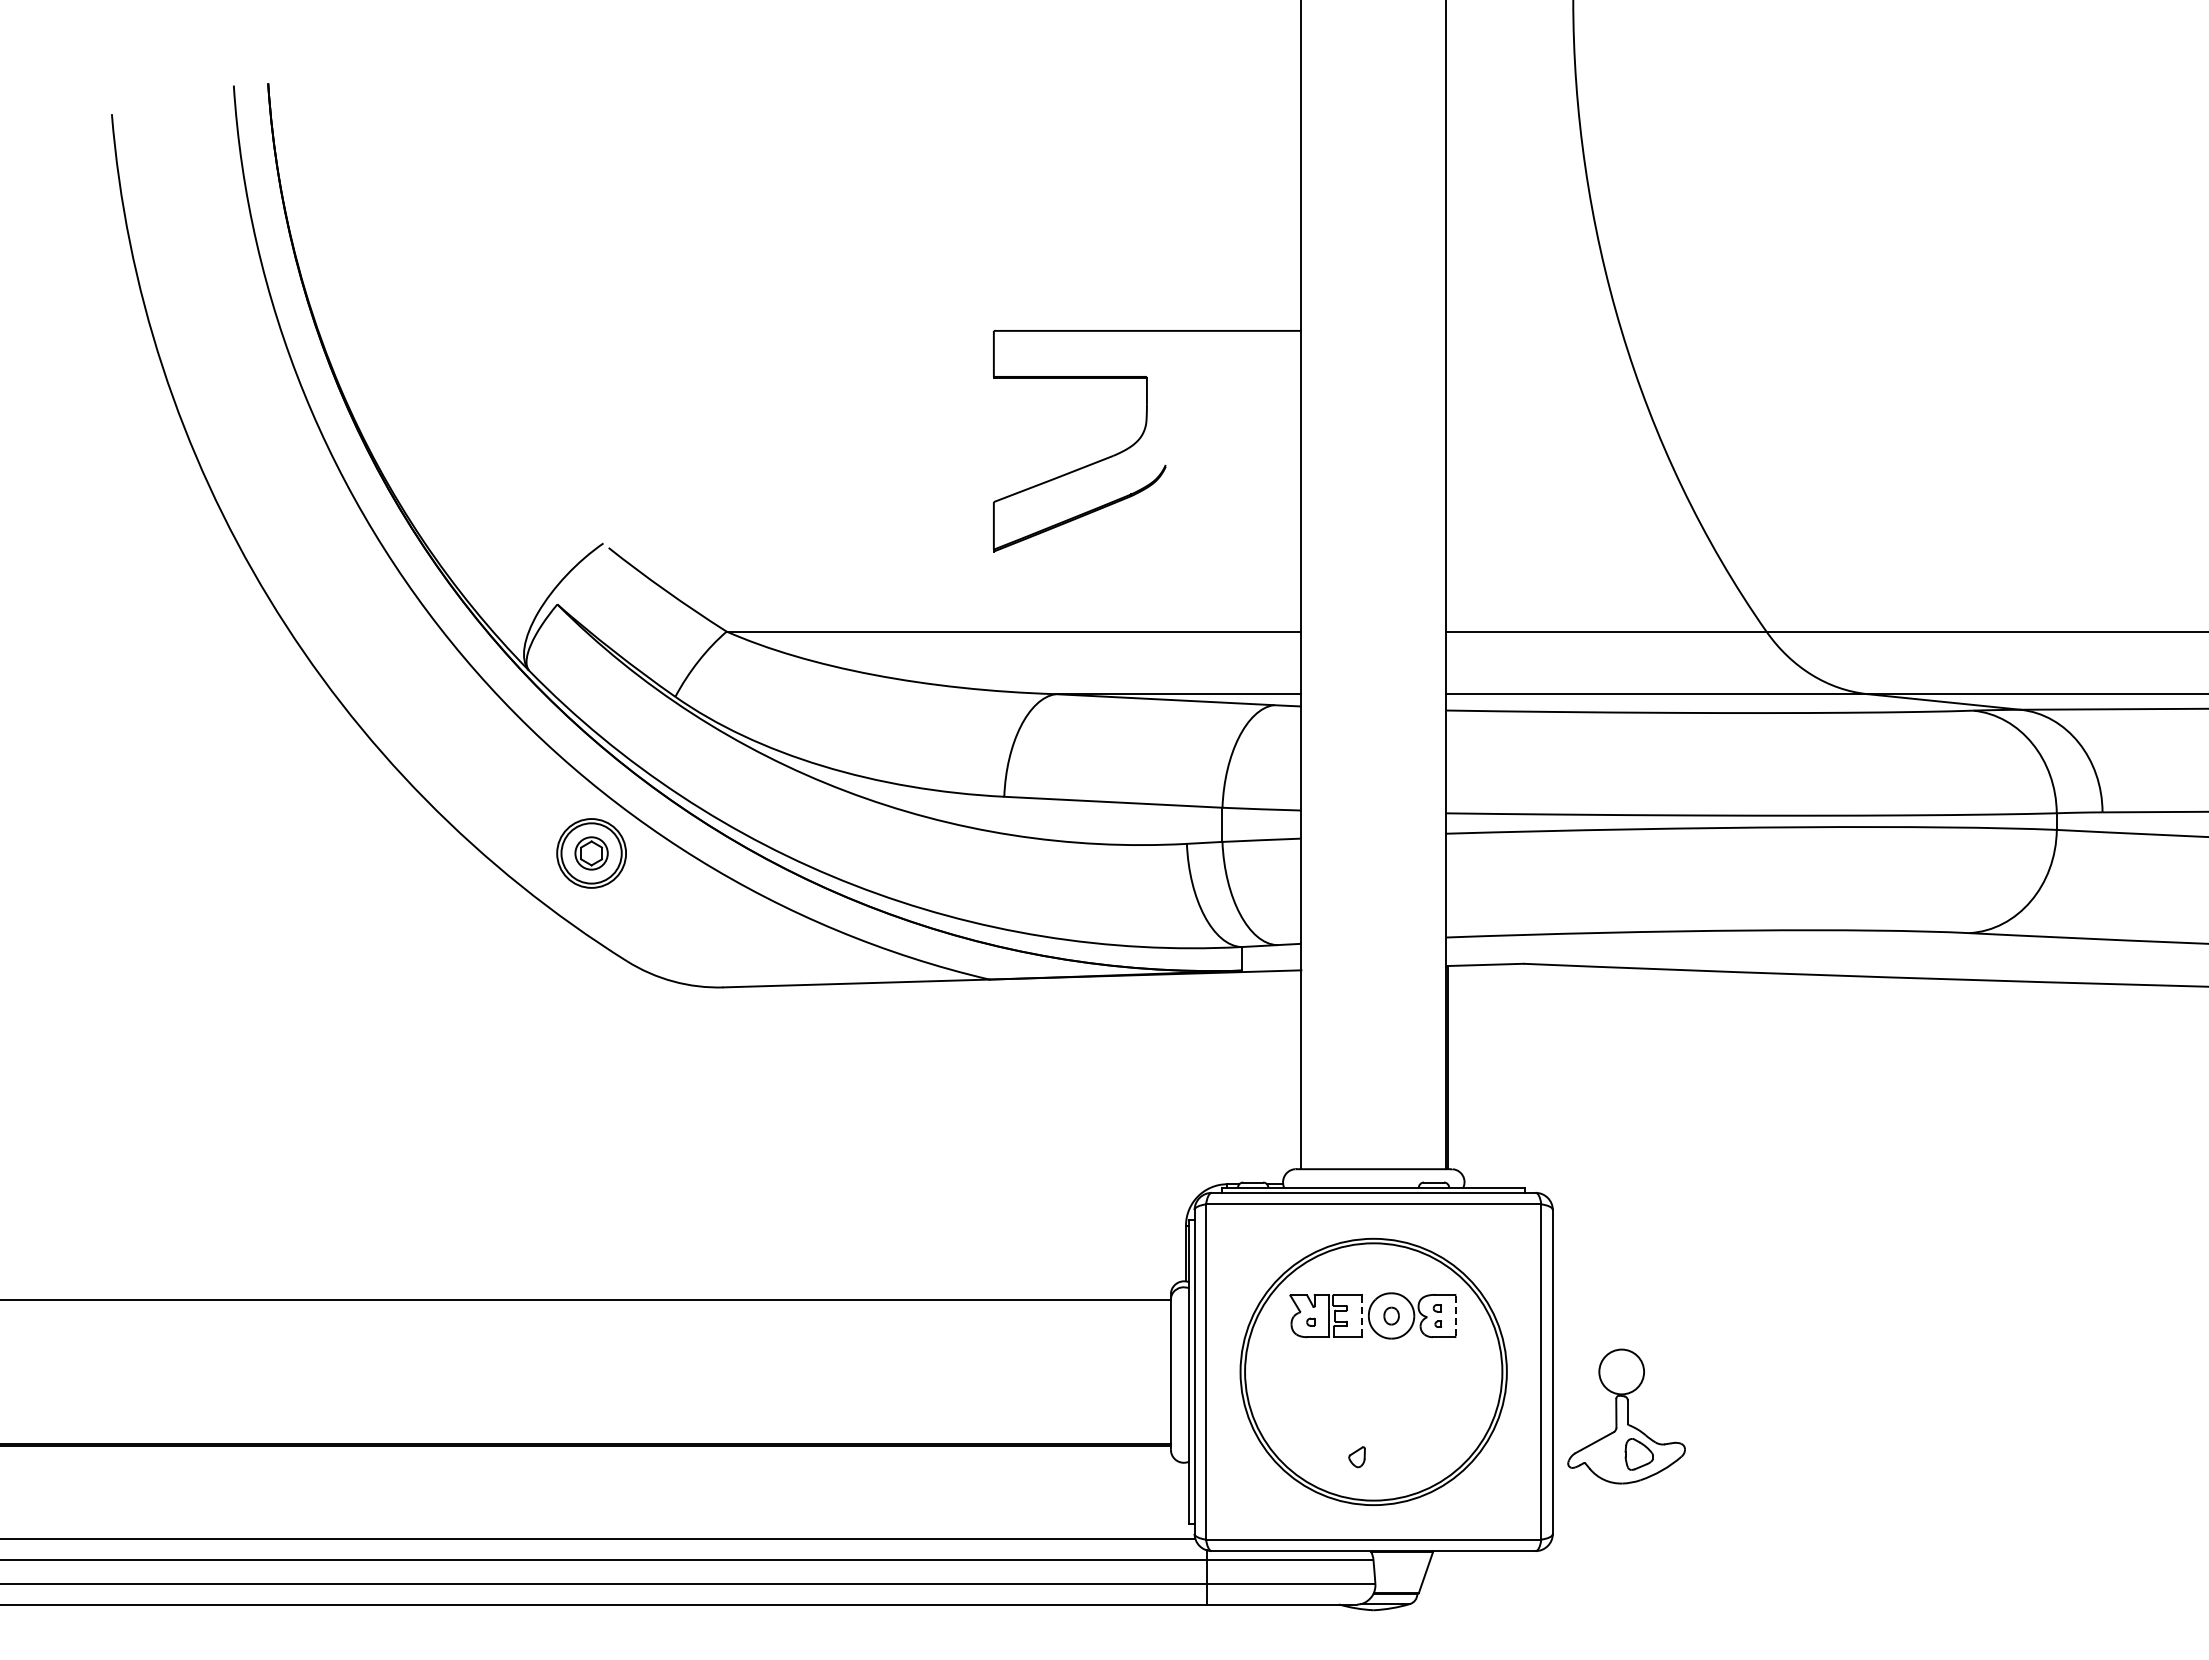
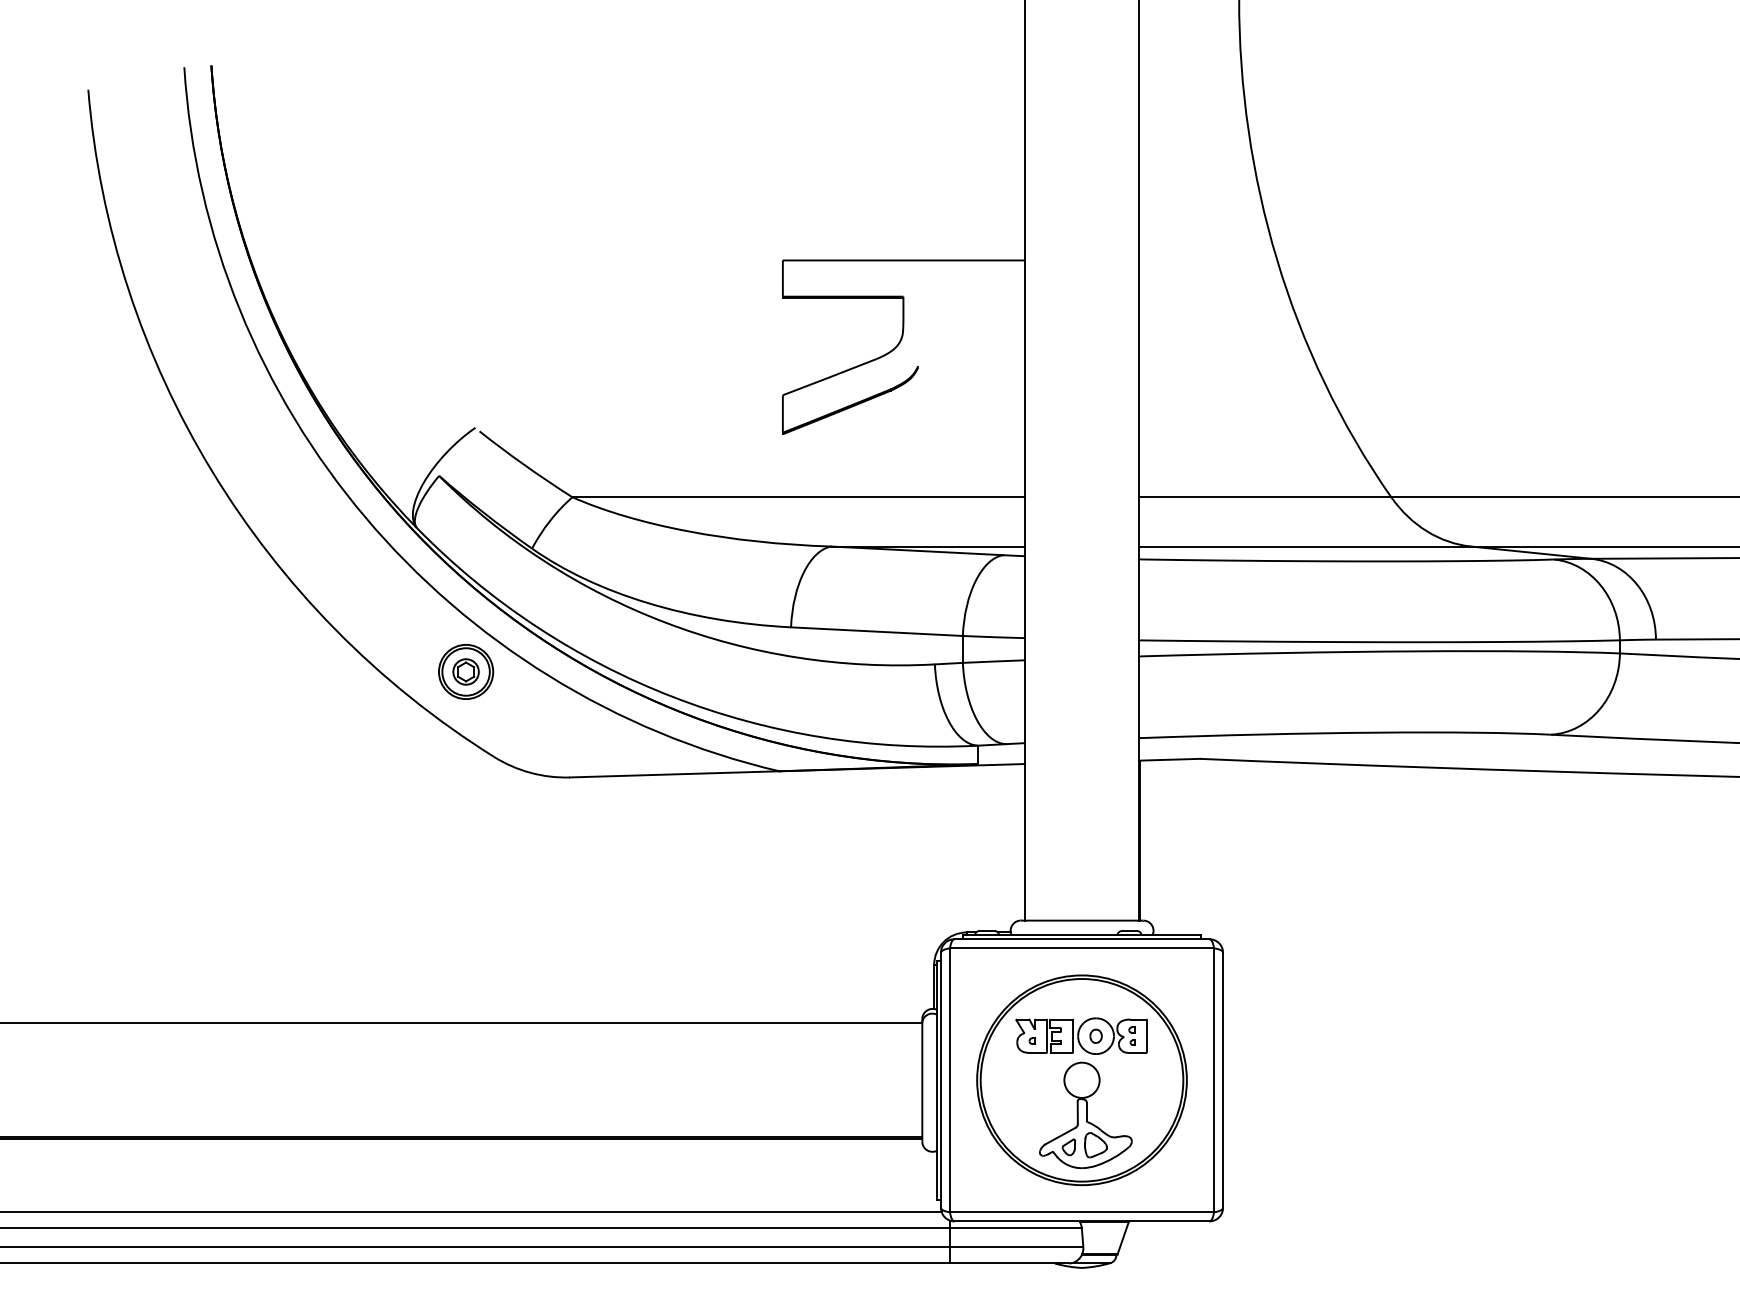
line: (1362, 1316) -> (1073, 1036), dashed -> solid
line: (1455, 1316) -> (1146, 1036), dashed -> solid
part: (1626, 1416) -> (1085, 1115), moved

